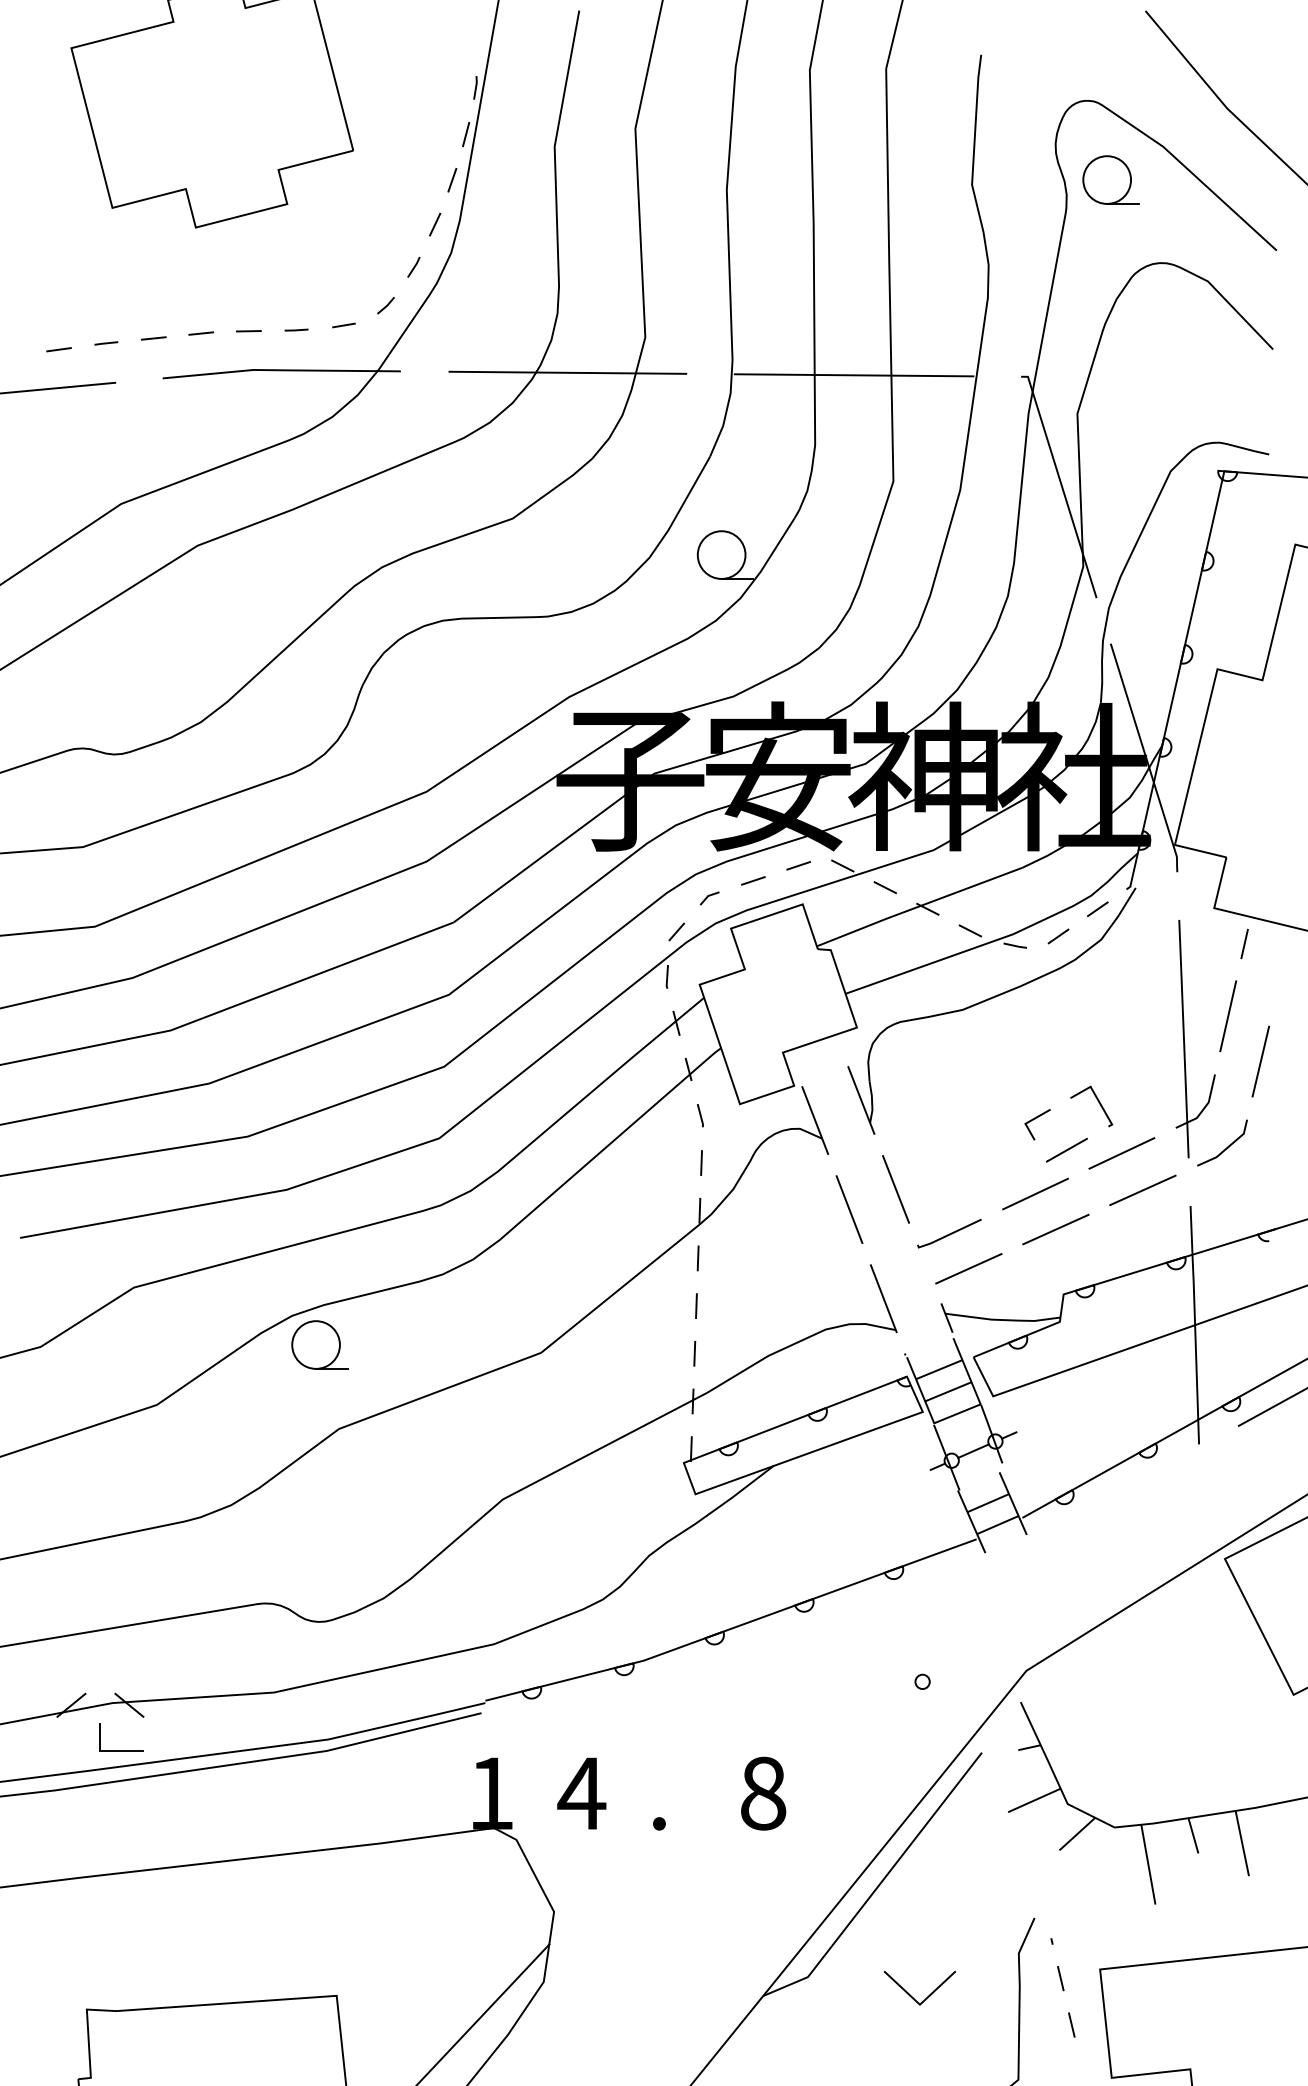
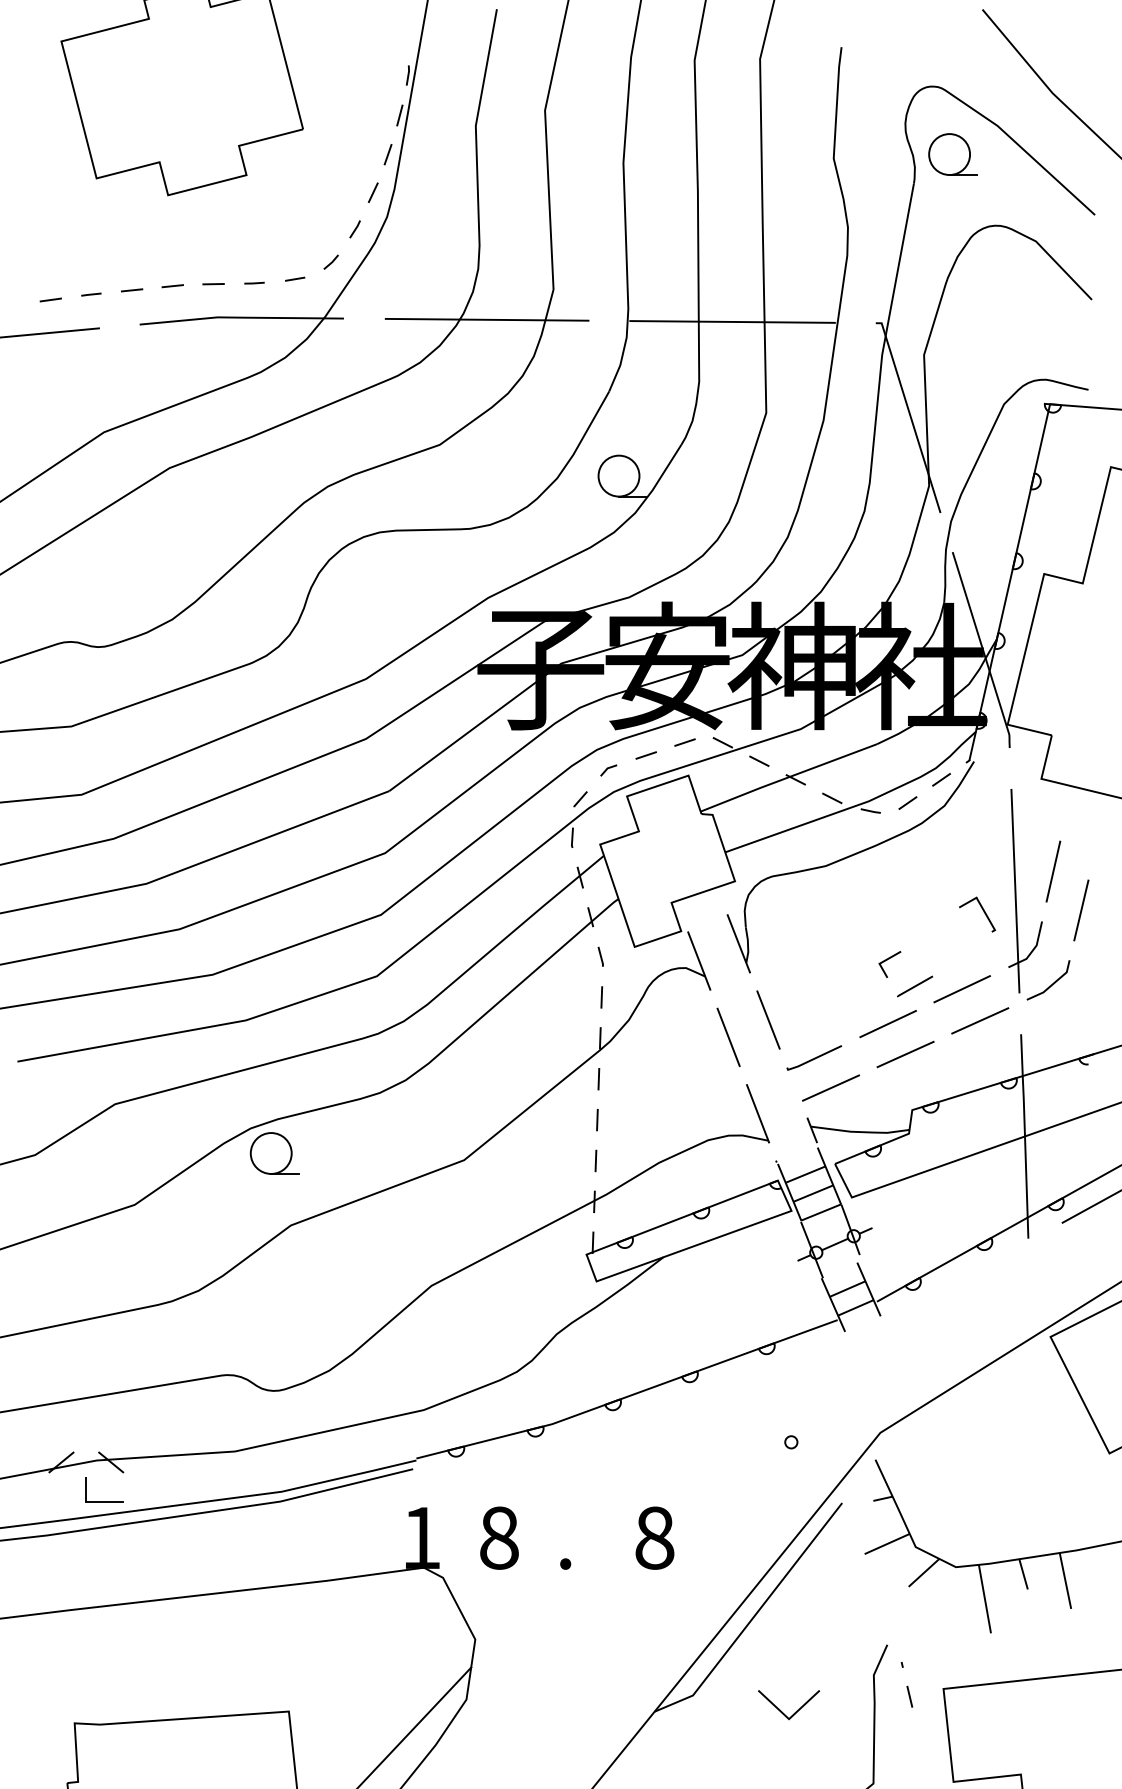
line: (1244, 943) -> (1067, 809), removed
part: (1097, 1101) -> (982, 910), moved
text: (581, 1793) -> (498, 1538), 4 -> 8
line: (1071, 2024) -> (919, 1736), removed

